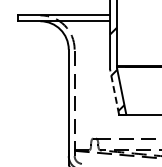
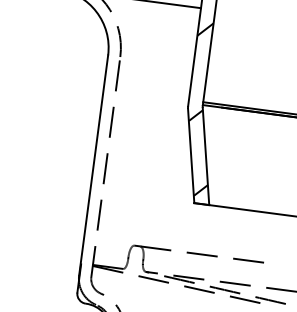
line: (114, 92) -> (190, 156), dashed -> solid

